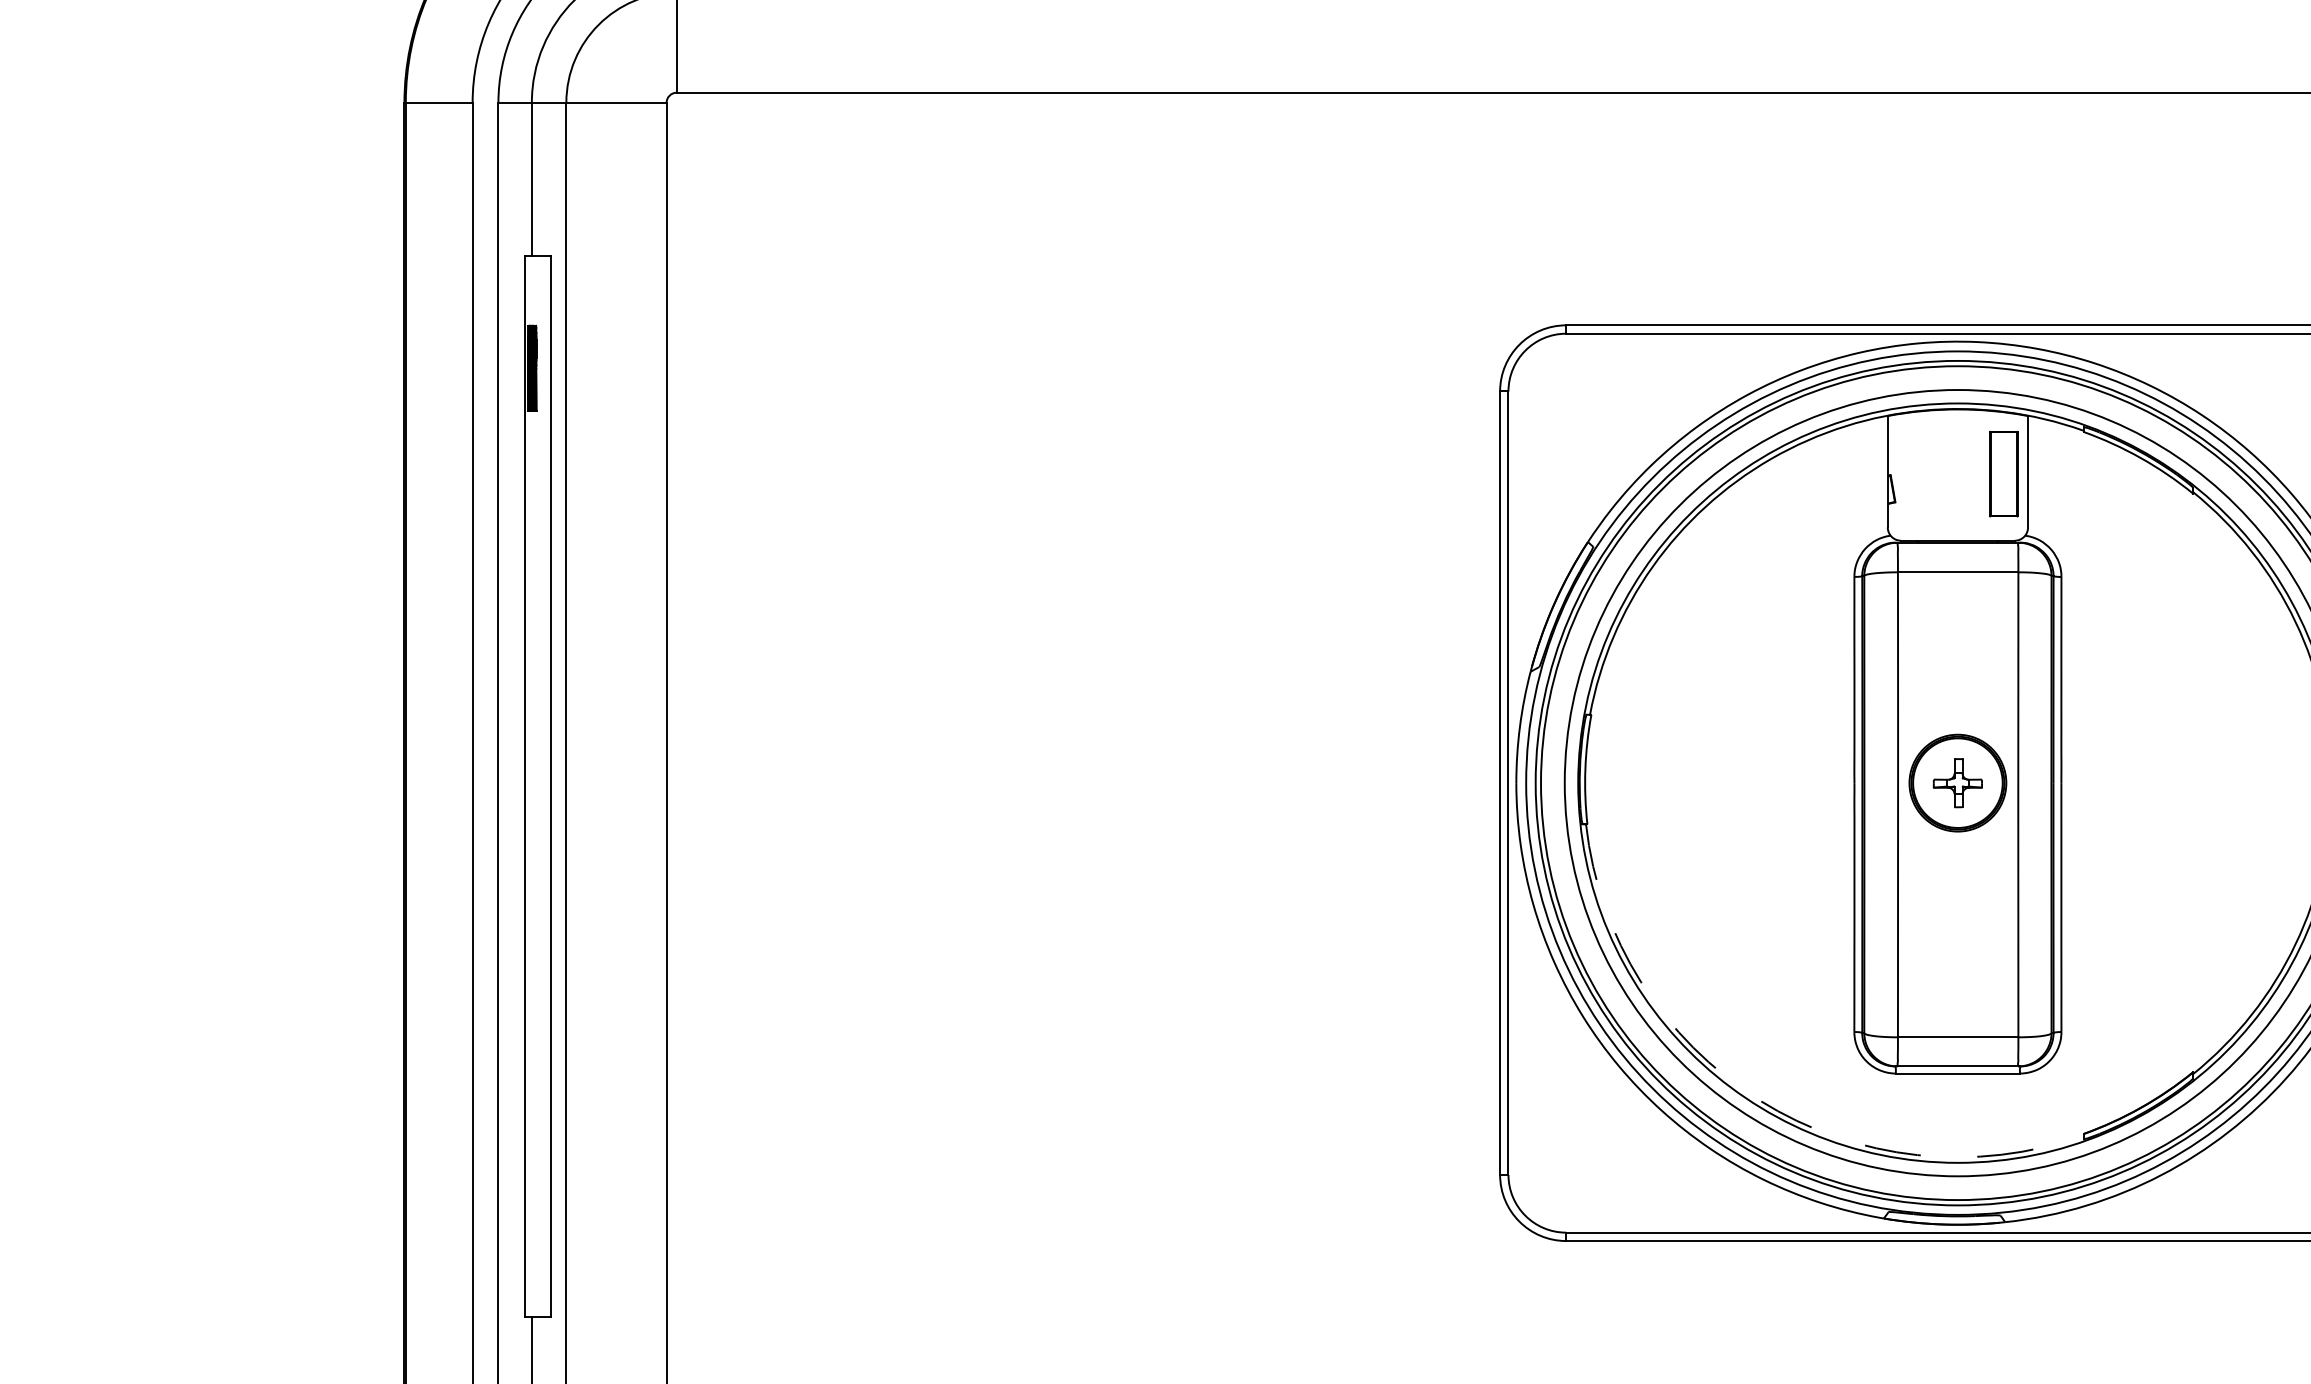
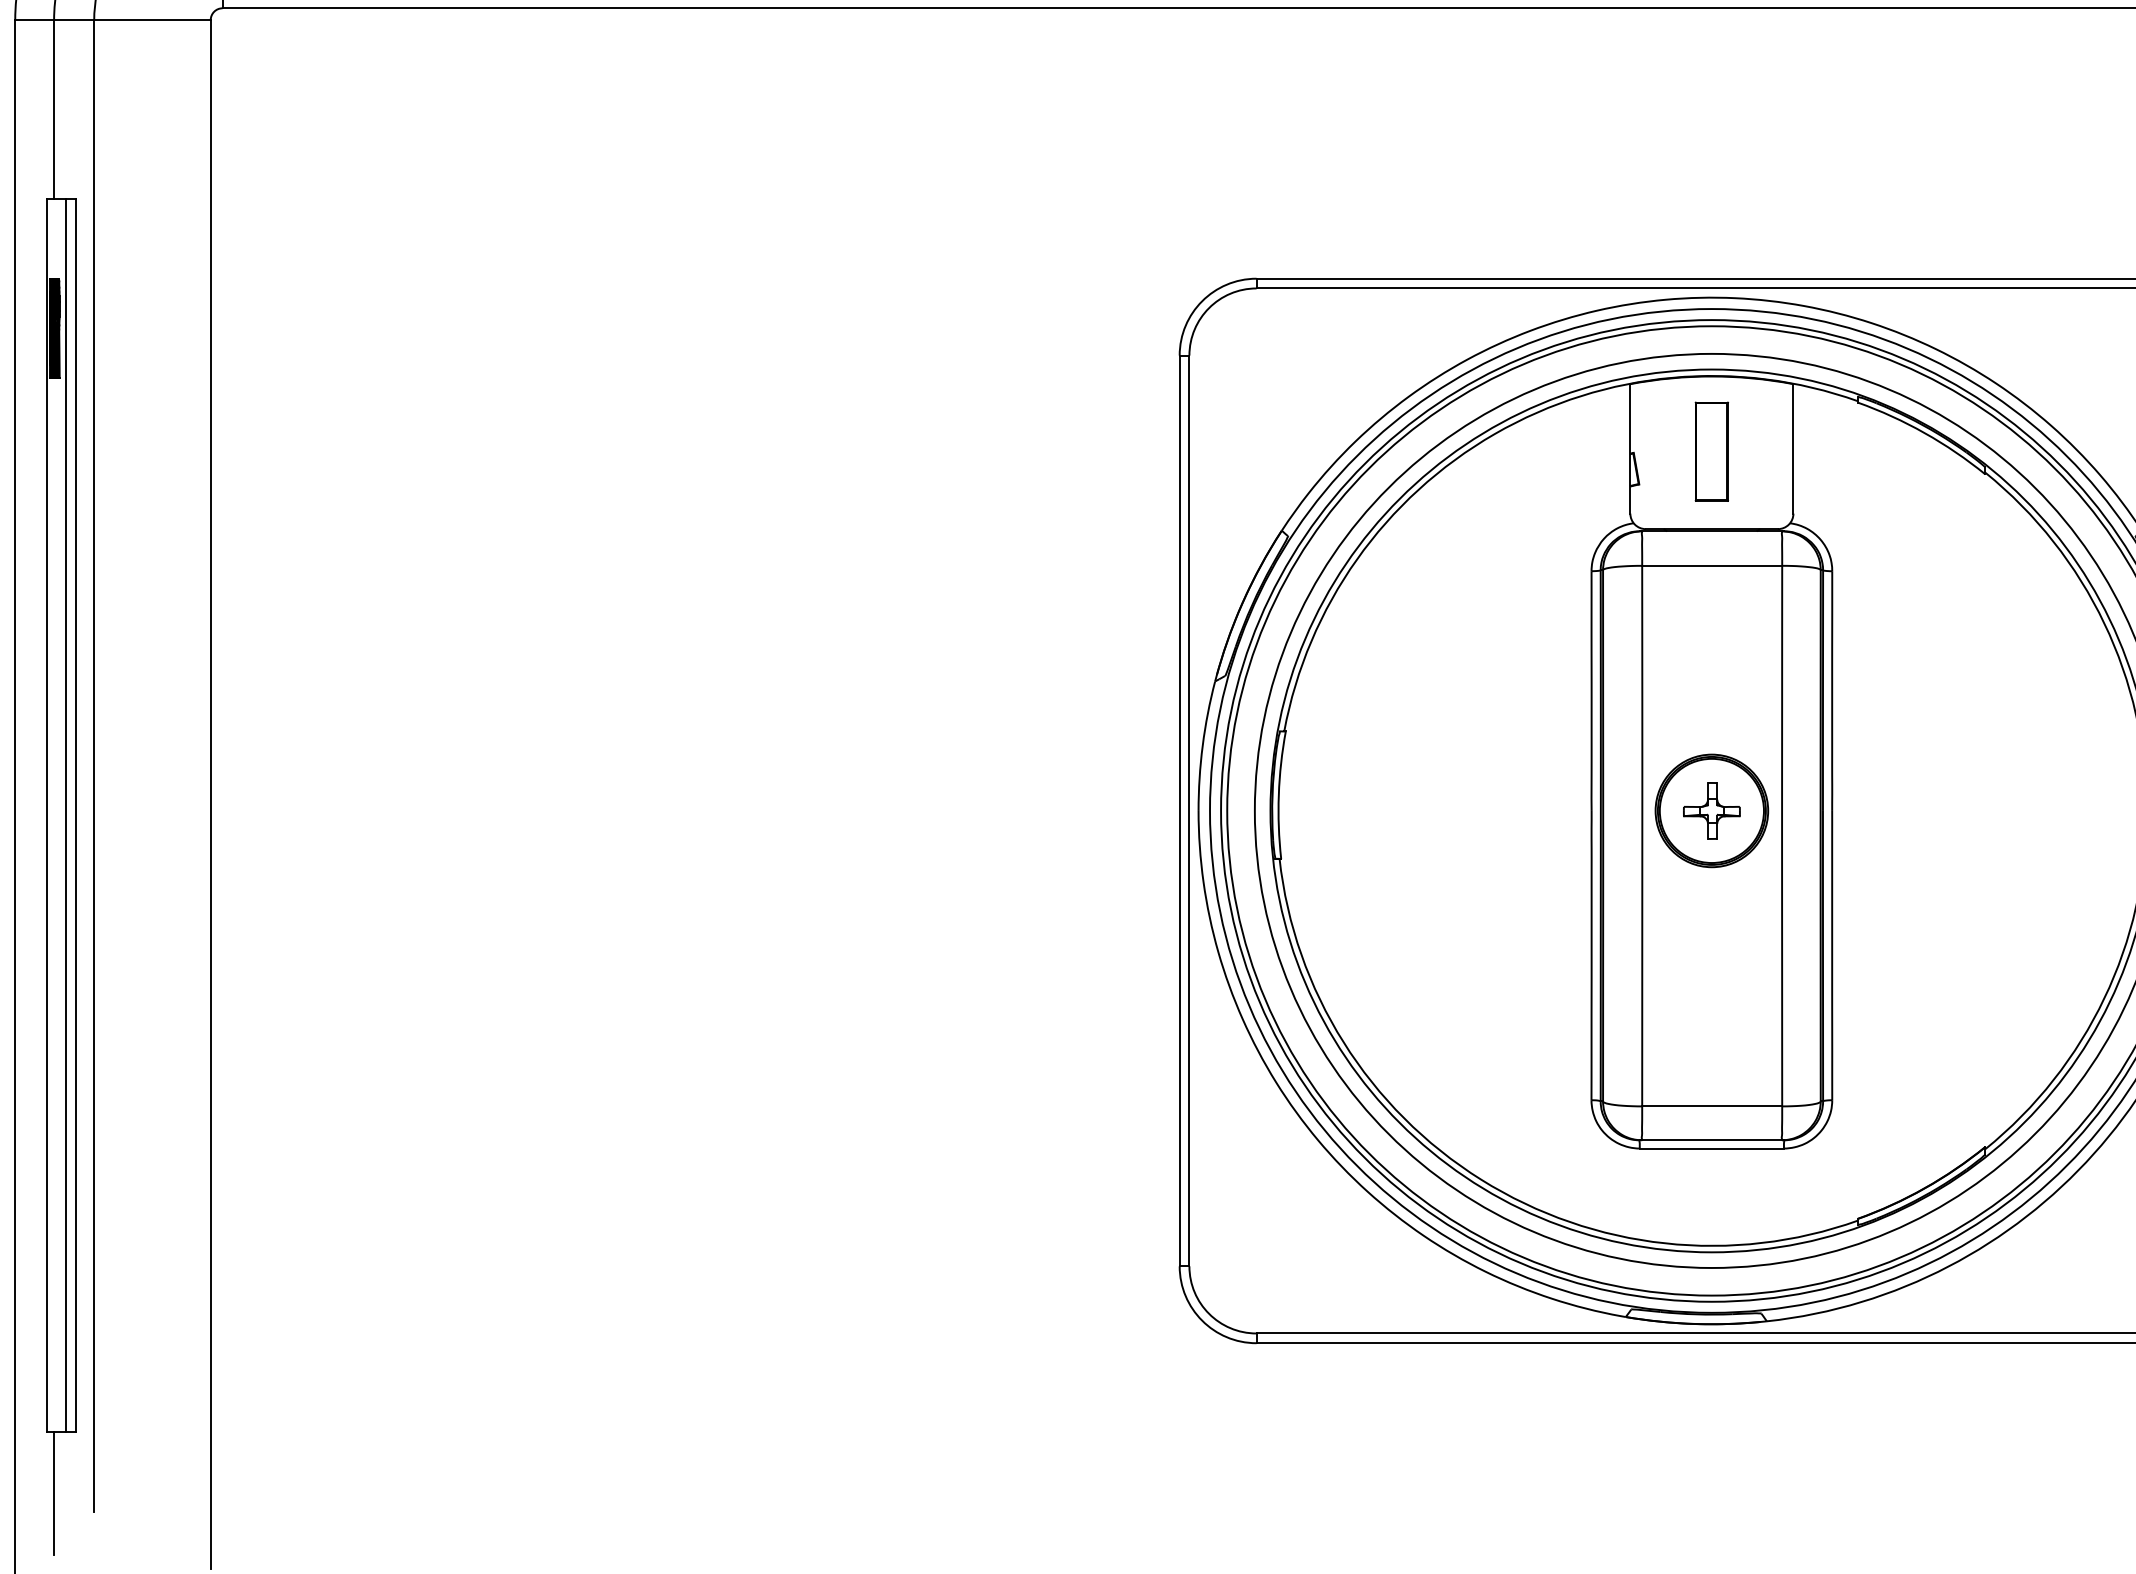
part: (2003, 473) -> (1711, 450), moved
line: (542, 786) -> (66, 814), added
arc: (1759, 1100) -> (1481, 1179), dashed -> solid

